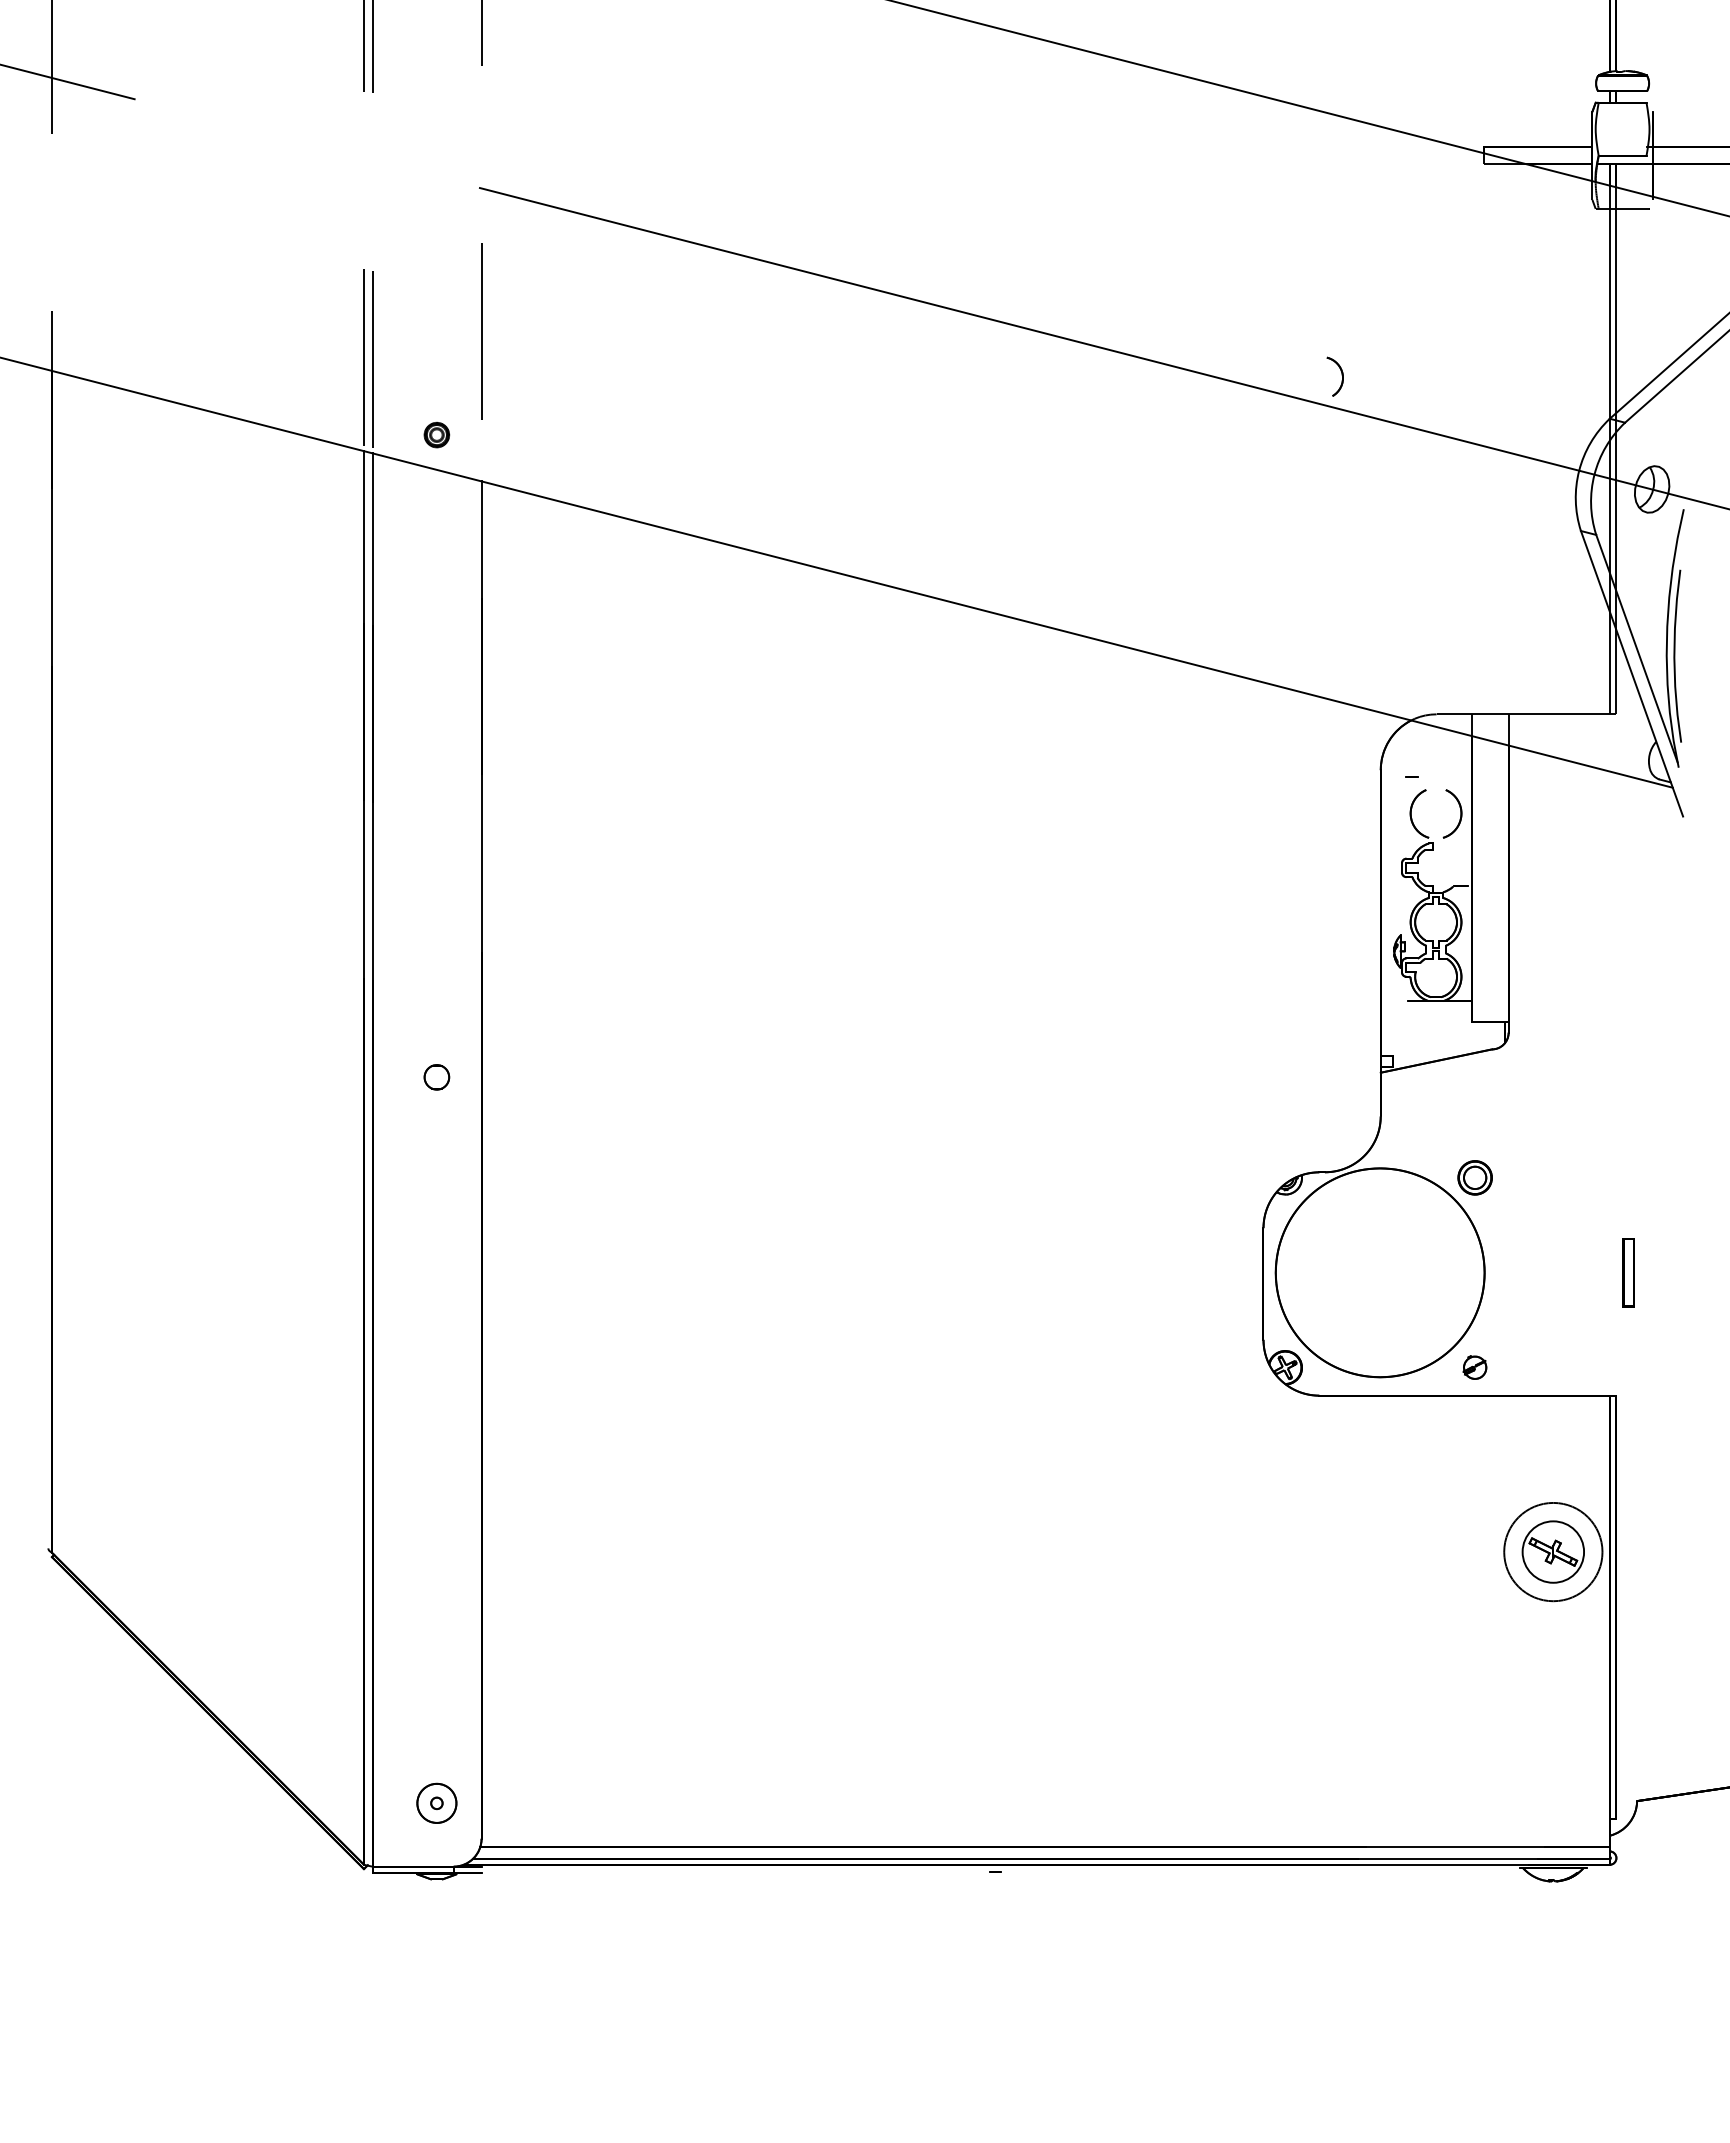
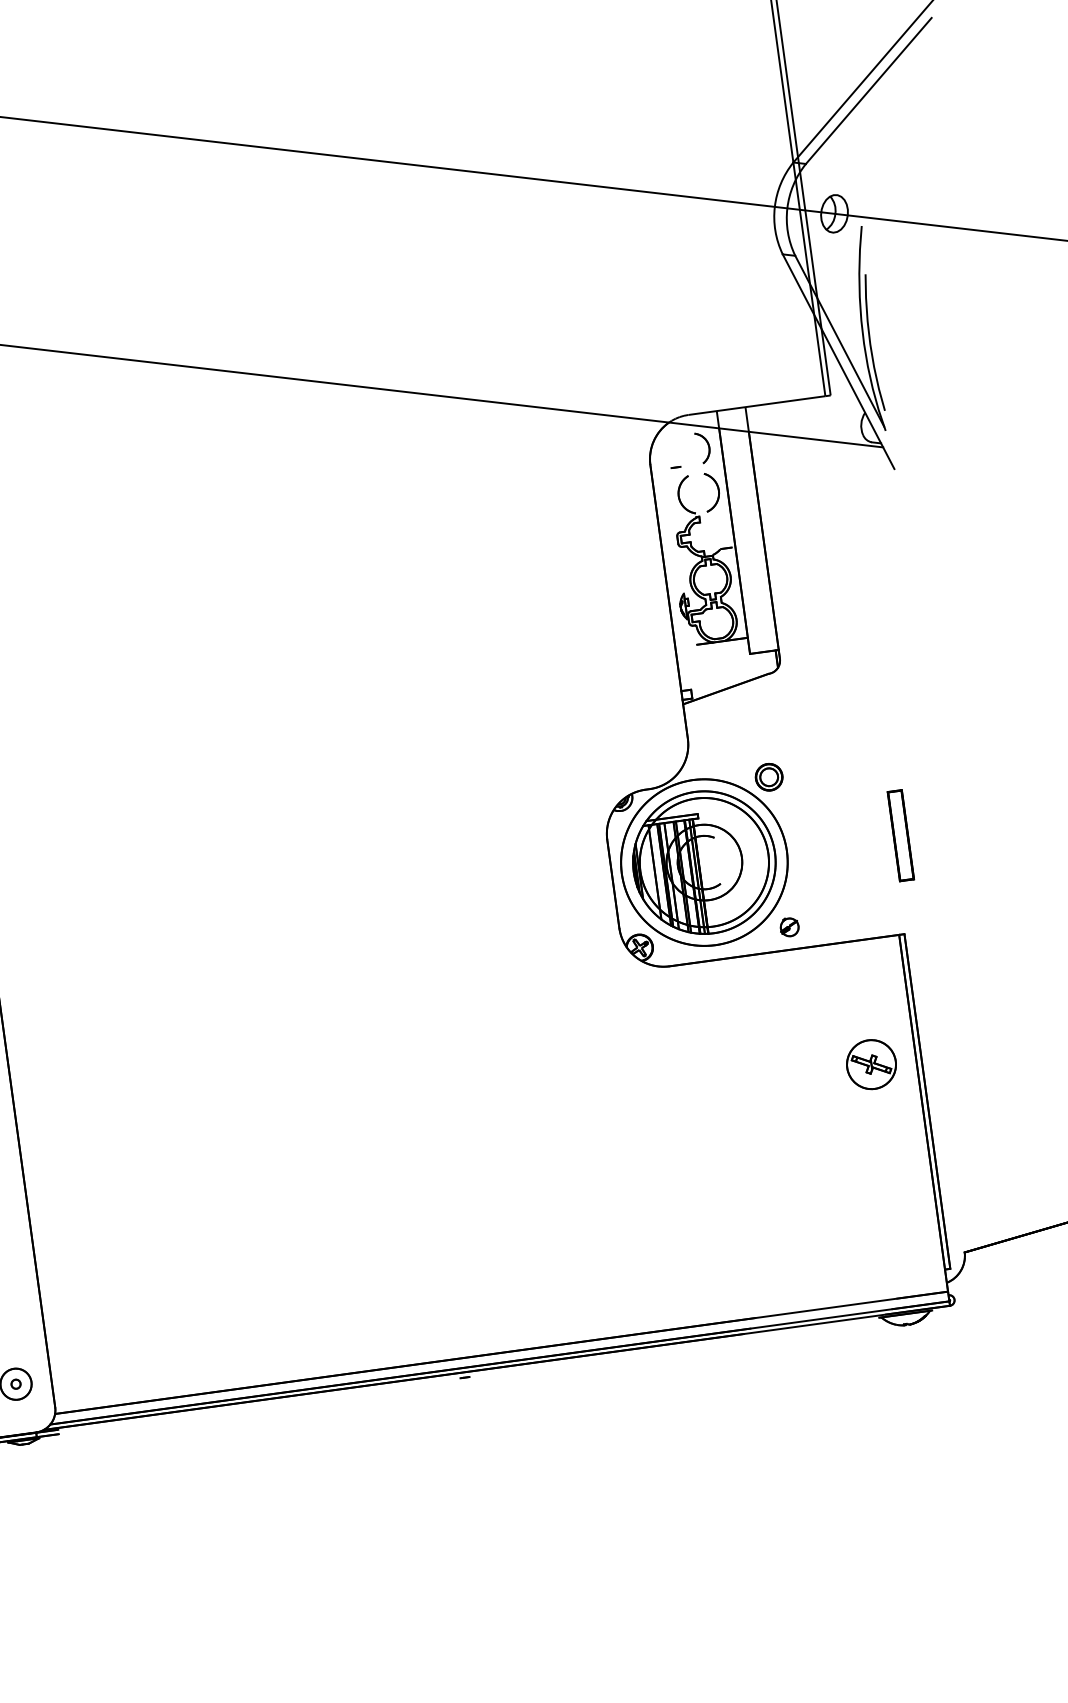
part: (1341, 375) -> (708, 446), moved
part: (1379, 1272) -> (703, 862), added
part: (1628, 1272) -> (900, 835), size x1.67
circle: (1553, 1551) -> (871, 1064), size x0.62

